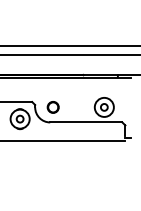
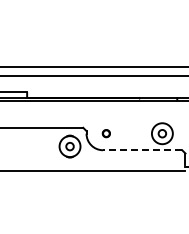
circle: (53, 107) -> (106, 133), size x0.6
line: (86, 122) -> (142, 150), solid -> dashed

